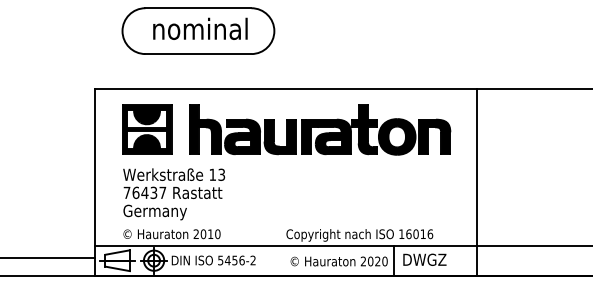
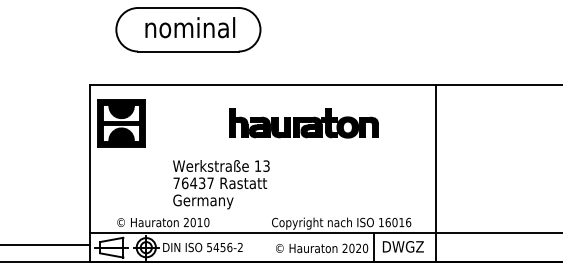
part: (146, 129) -> (121, 123), moved
part: (319, 129) -> (303, 123), size x0.6
line: (476, 182) -> (436, 173), moved
text: (174, 194) -> (221, 184), moved

